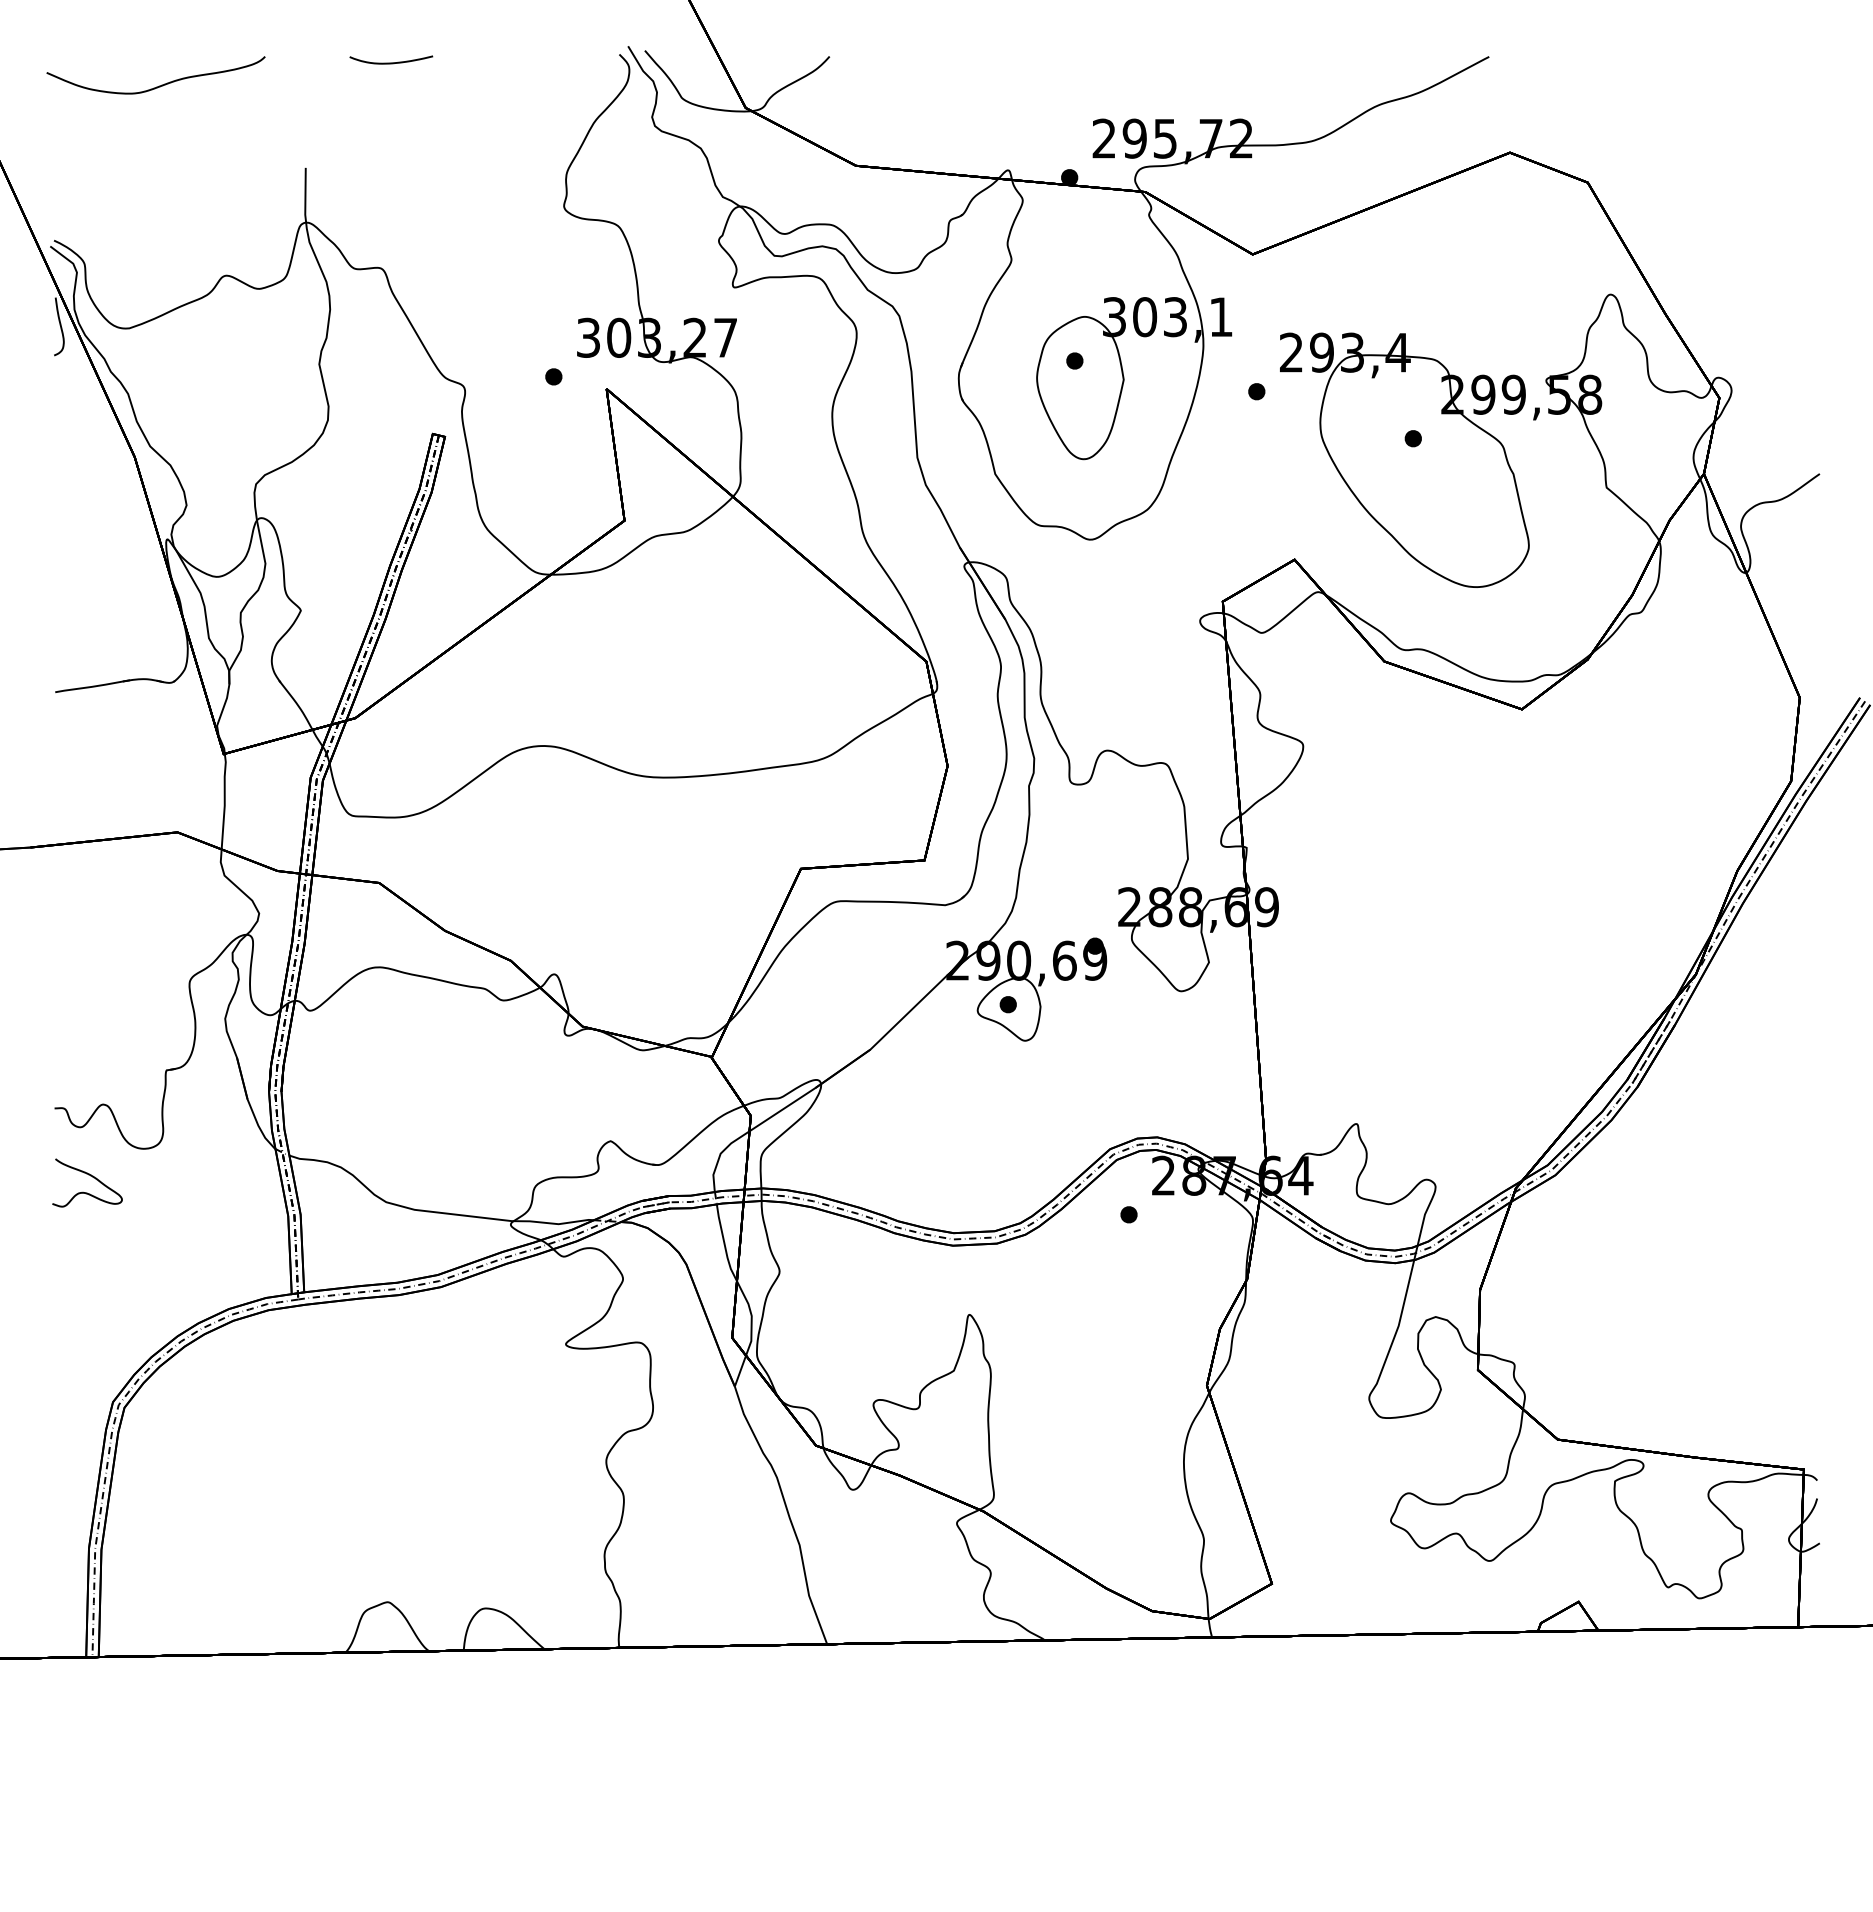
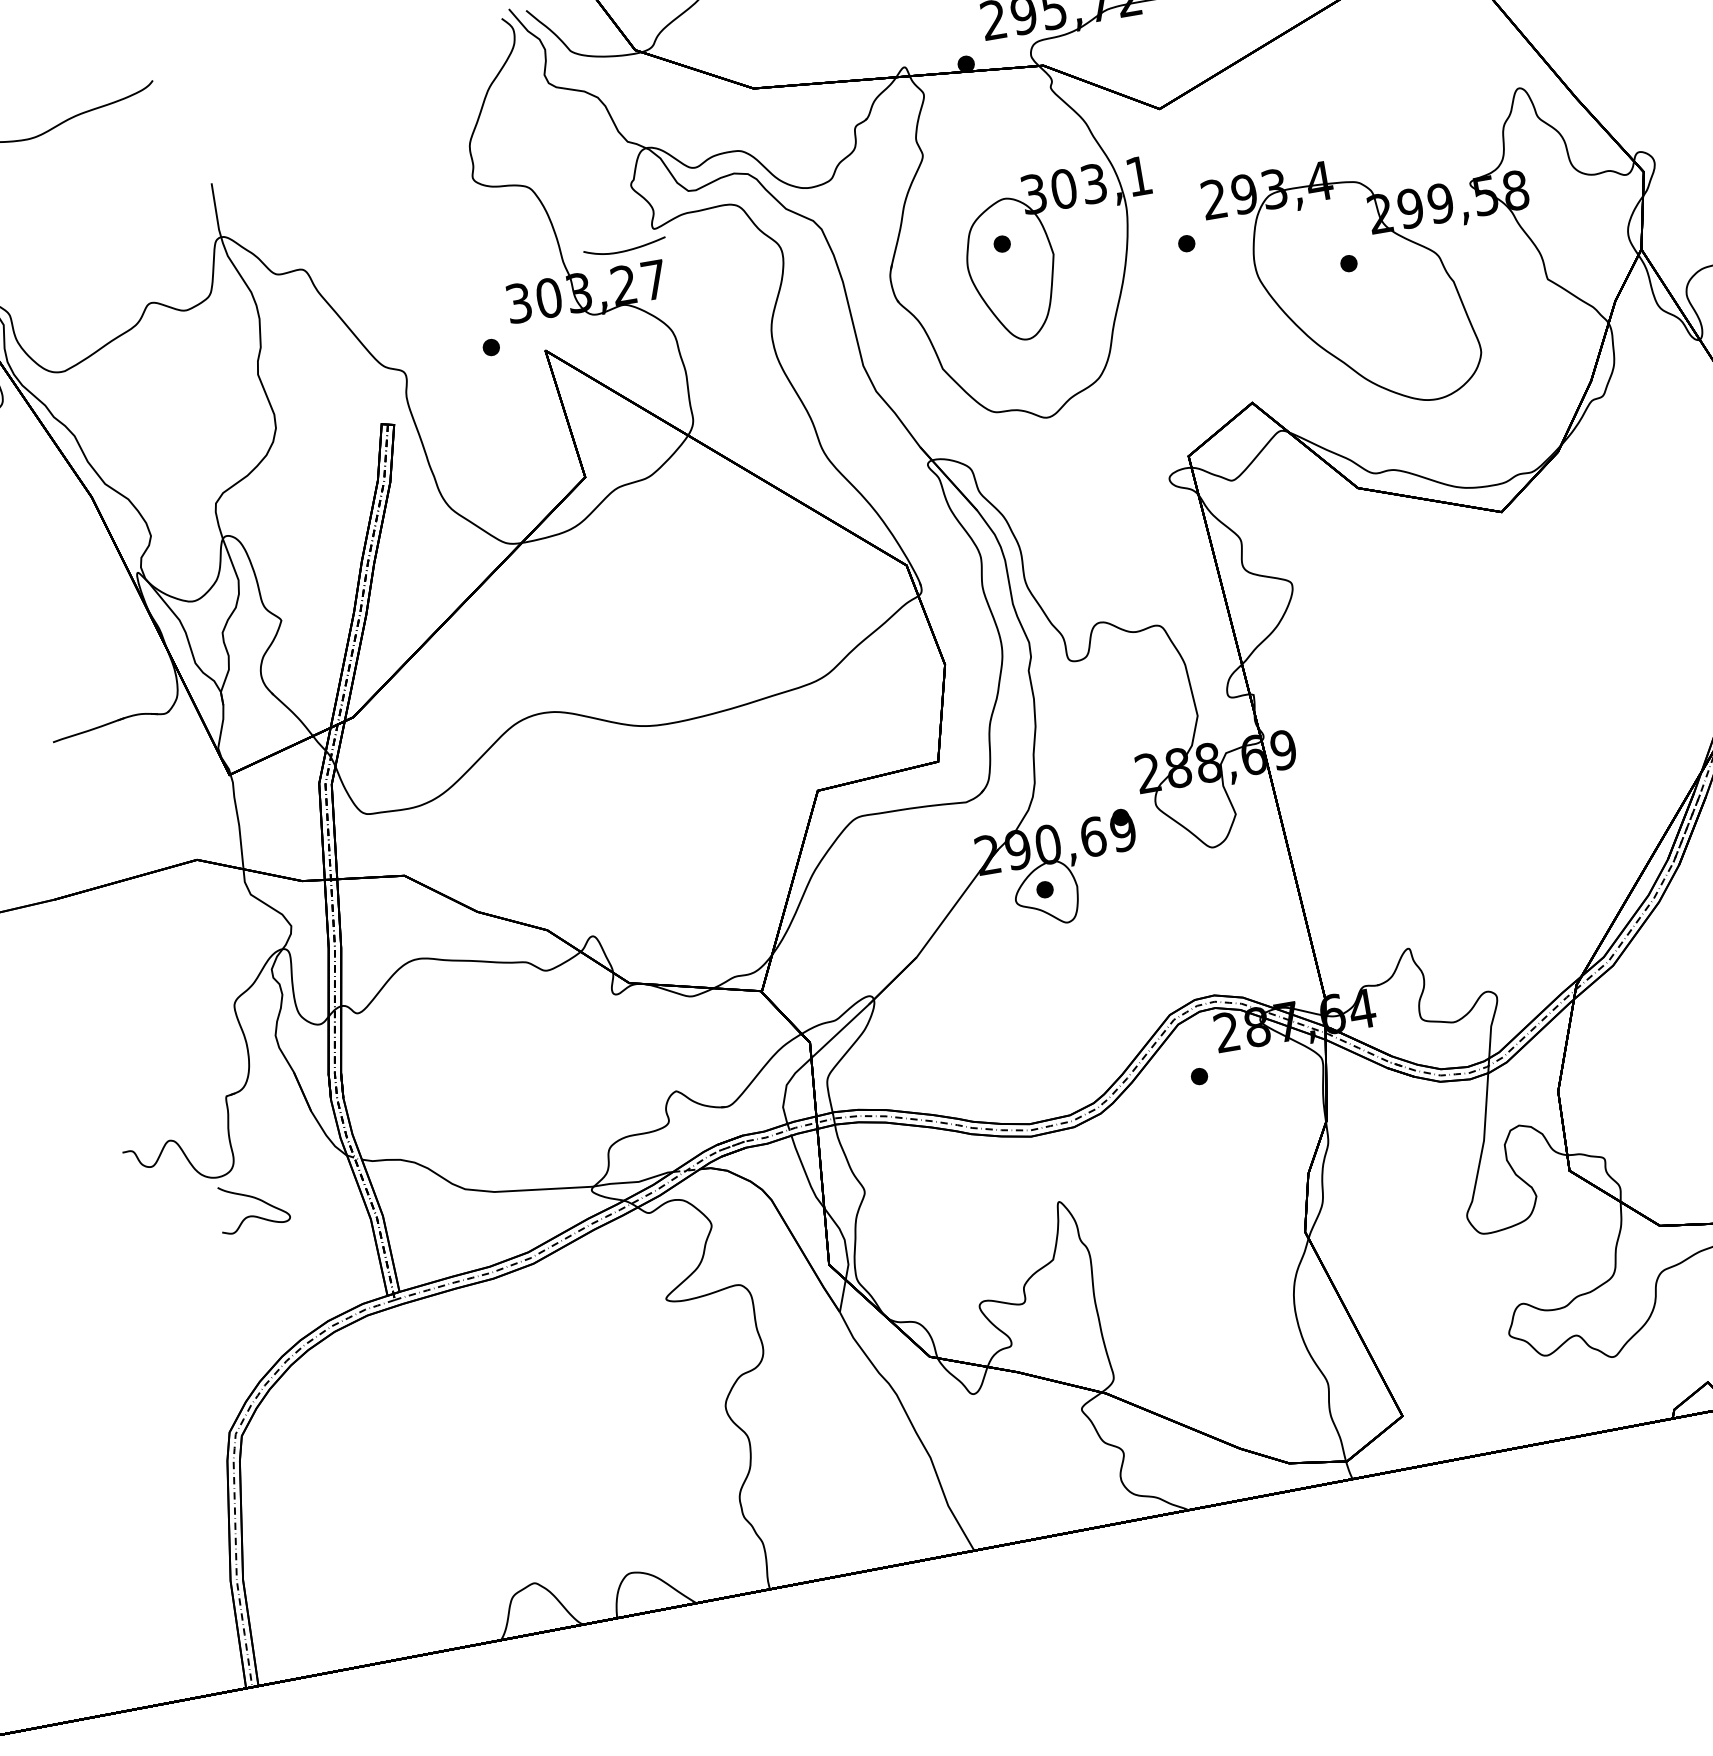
curve: (391, 62) -> (625, 250), moved
curve: (90, 1176) -> (255, 1199), moved

